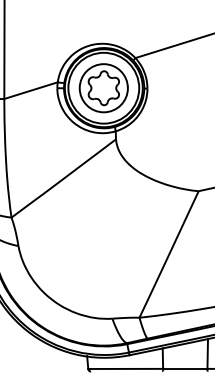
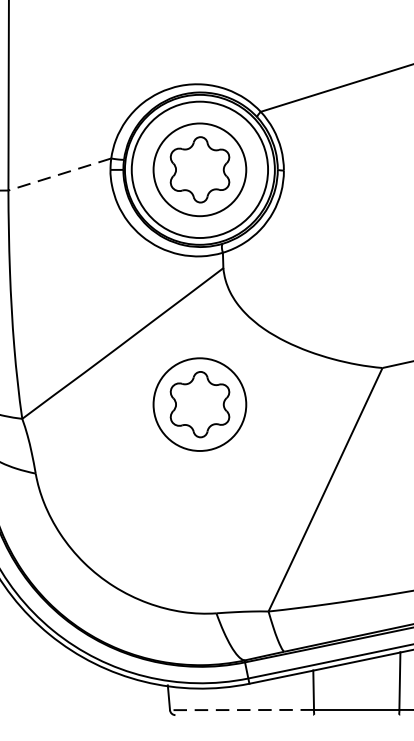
line: (31, 90) -> (60, 174), solid -> dashed
part: (103, 210) -> (199, 405), added
line: (125, 368) -> (241, 709), solid -> dashed

